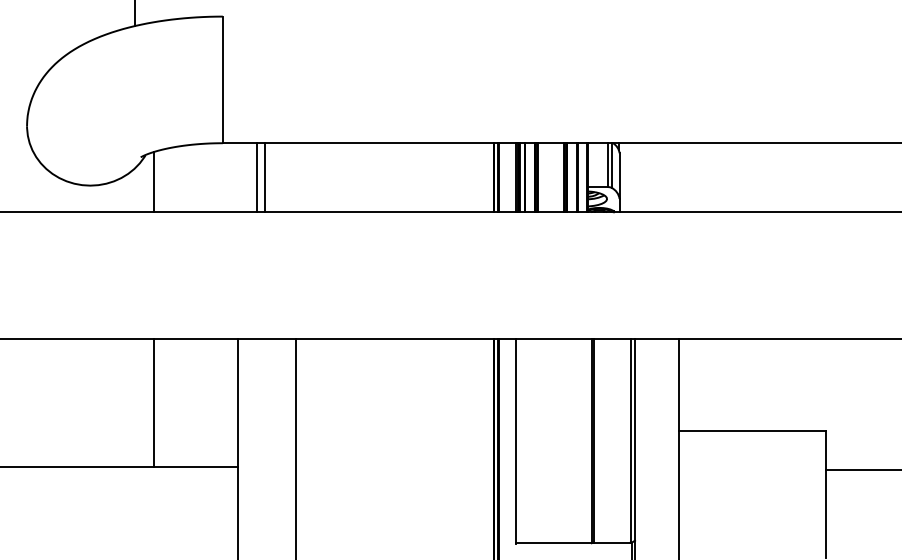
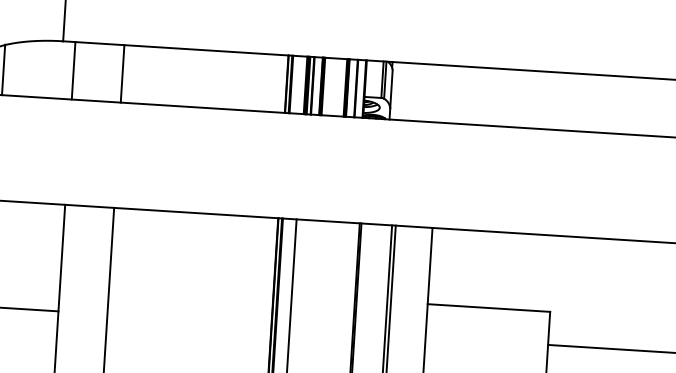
line: (256, 177) -> (73, 70), moved
line: (265, 177) -> (122, 73), moved

